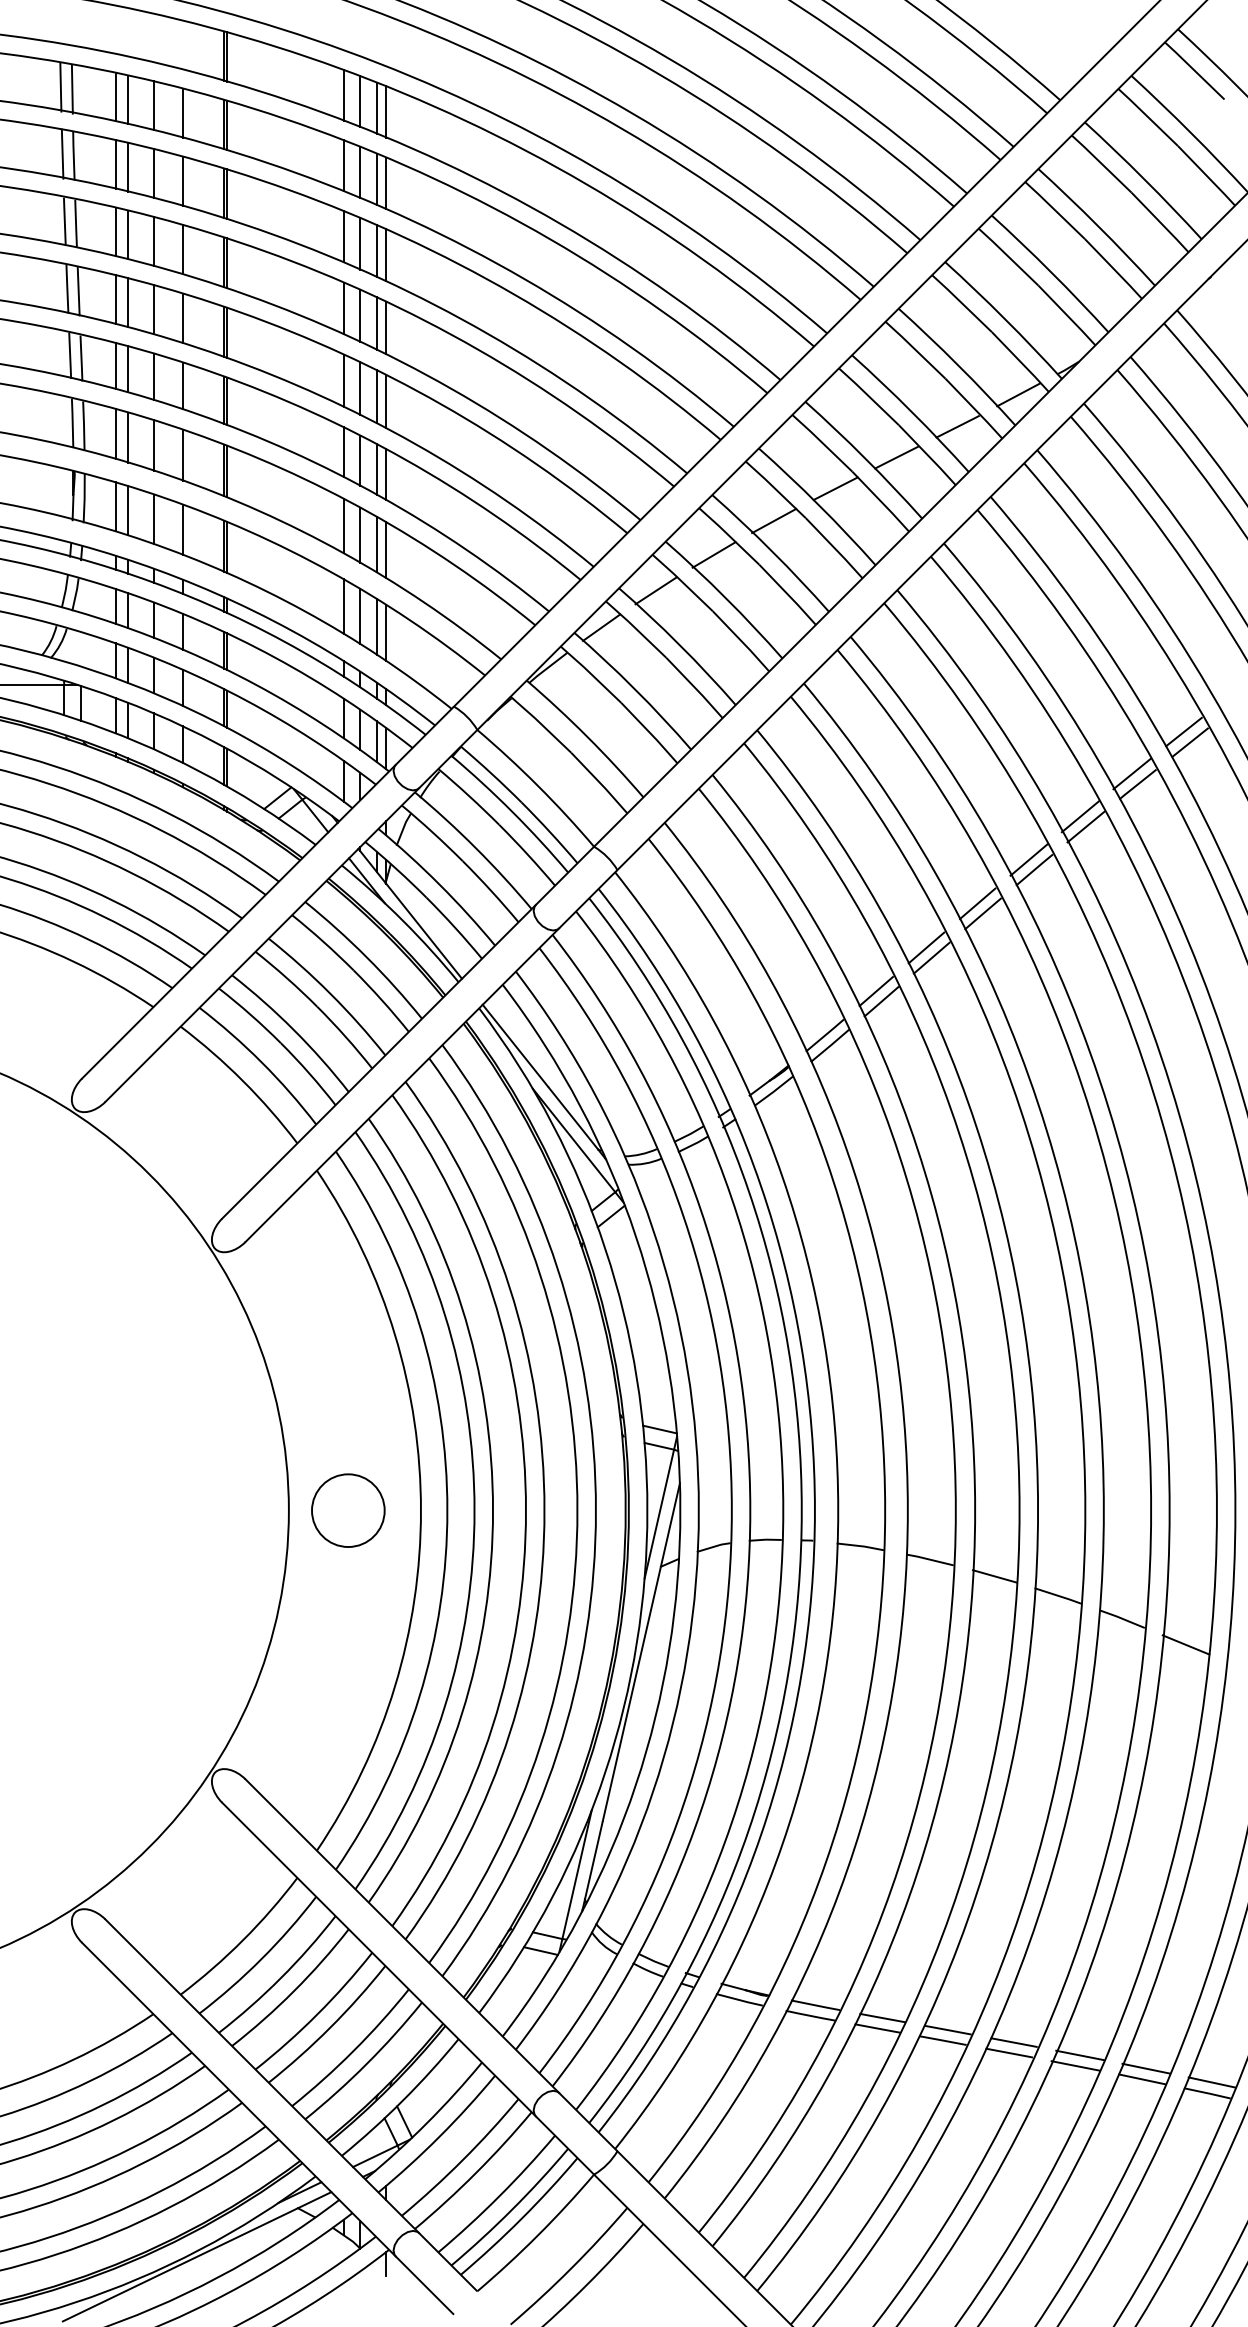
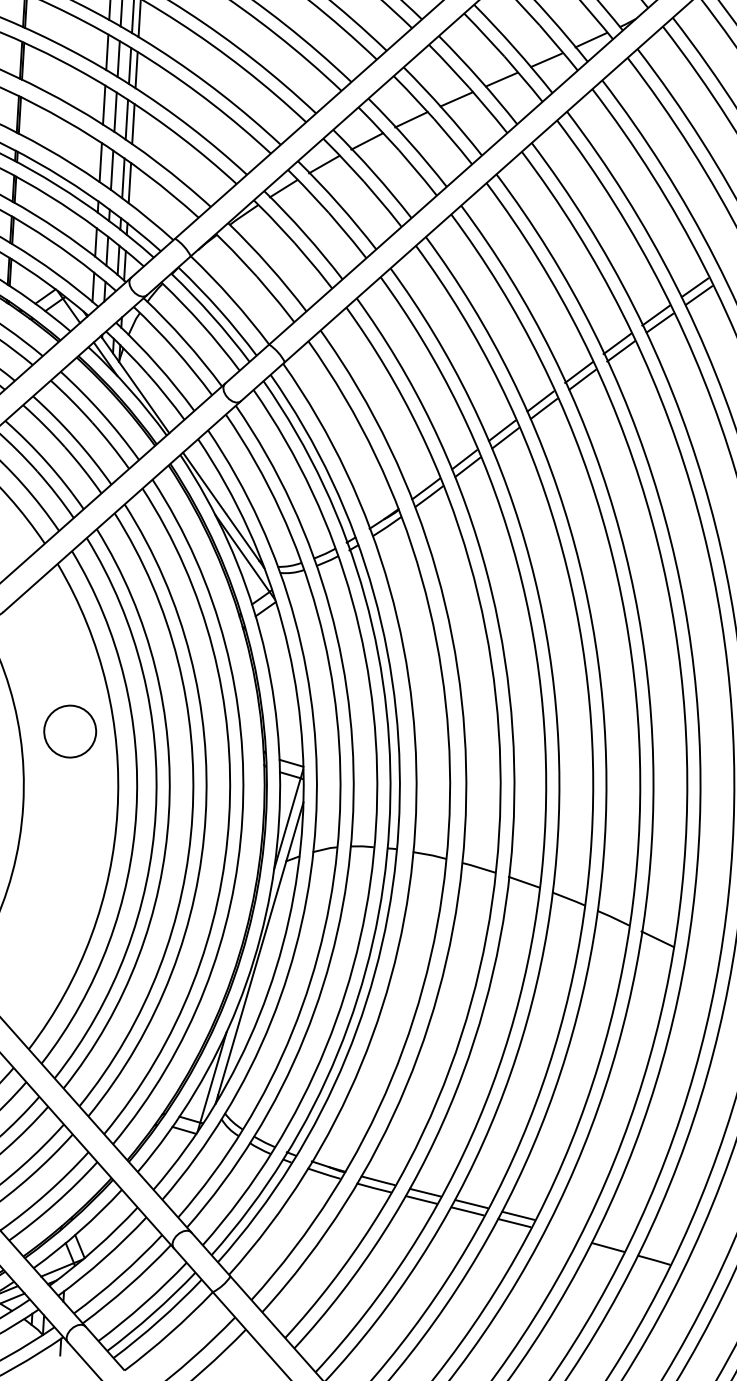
circle: (348, 1510) -> (70, 731), moved
line: (1079, 2055) -> (564, 1227), removed
line: (1075, 2065) -> (561, 1234), removed
line: (1146, 2068) -> (611, 1239), removed
line: (1211, 2082) -> (657, 1252), removed

